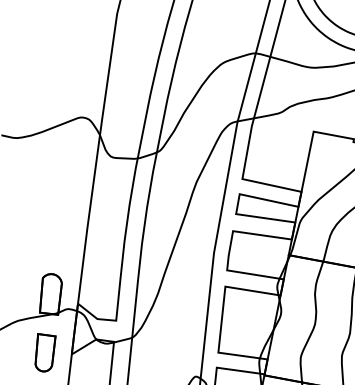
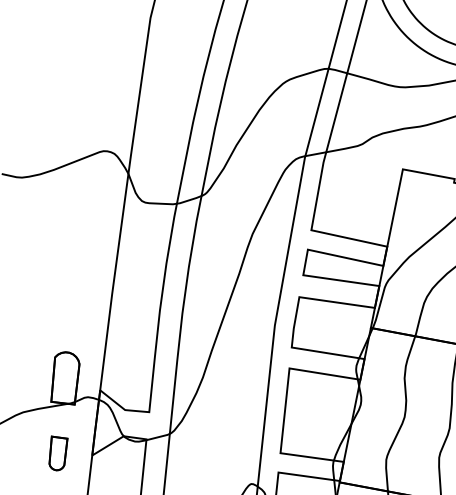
part: (45, 352) -> (58, 453), size x0.7

